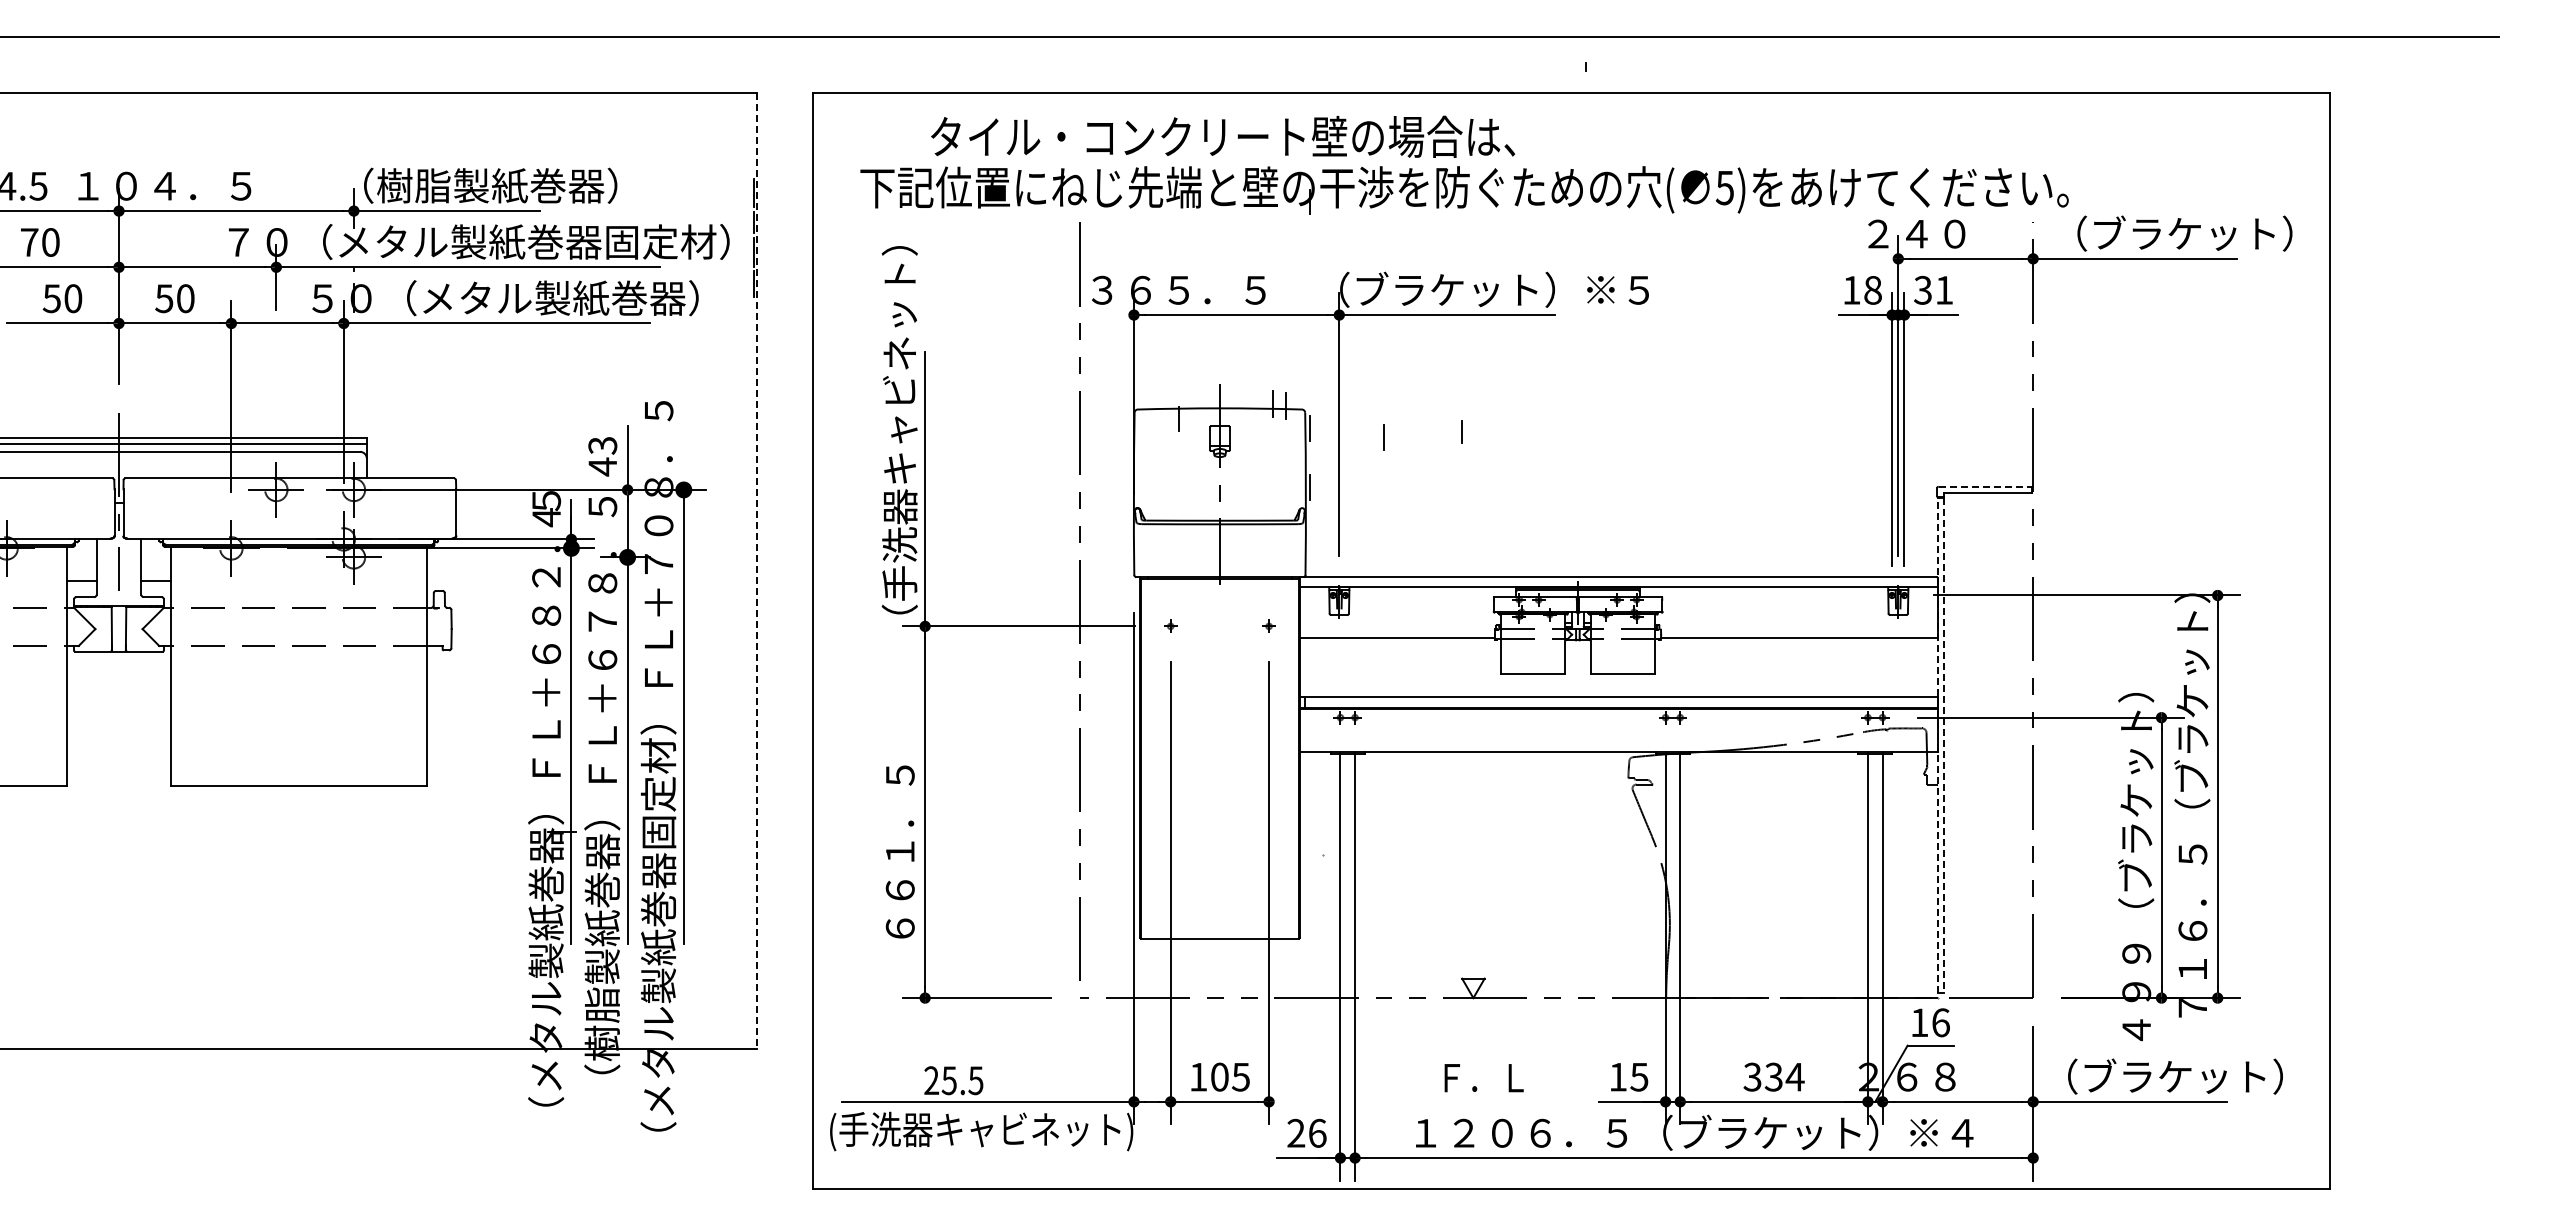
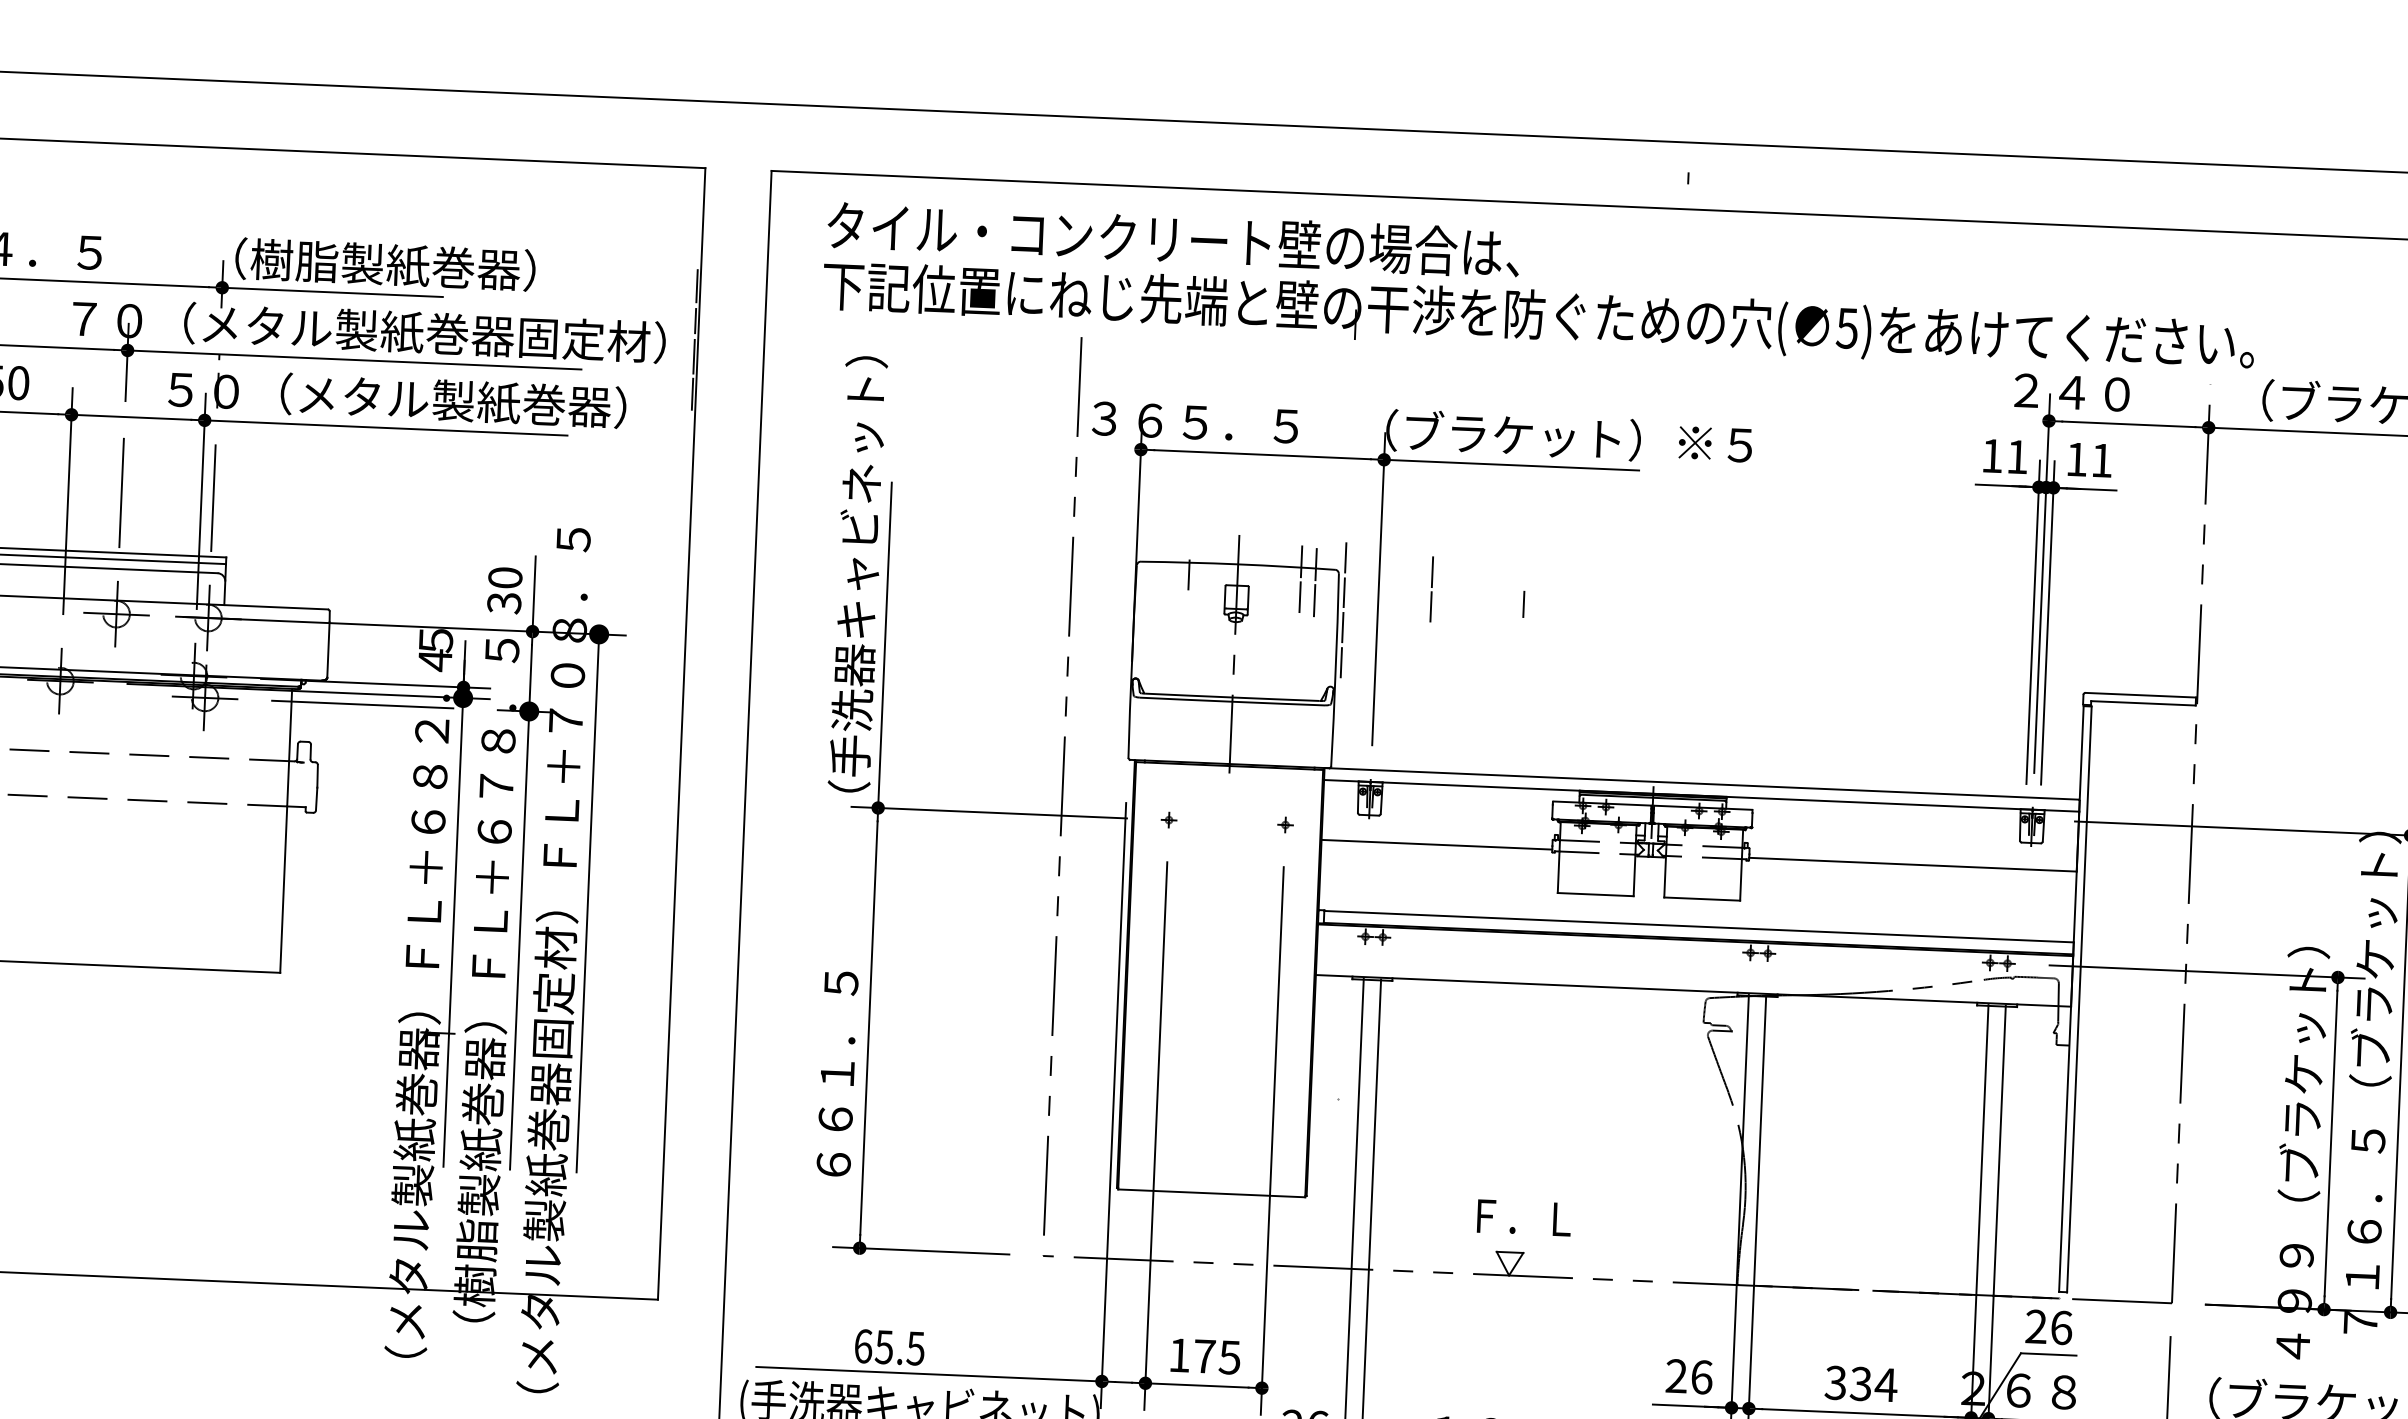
text: (1223, 136) -> (1174, 239), moved
text: (1922, 289) -> (2076, 458), 31 -> 11
text: (1872, 290) -> (2016, 457), 18 -> 11
line: (276, 387) -> (121, 492), added
line: (353, 388) -> (212, 497), added
line: (1310, 398) -> (1345, 557), added
line: (1384, 407) -> (1433, 571), added
line: (1273, 433) -> (1300, 596), added
line: (1285, 436) -> (1314, 600), added
text: (602, 456) -> (504, 590), 43 -> 30
line: (1310, 457) -> (1342, 627), added
line: (1985, 486) -> (2140, 694), dashed -> solid
line: (486, 557) -> (362, 704), added
line: (756, 570) -> (681, 733), dashed -> solid
line: (1937, 744) -> (2071, 998), dashed -> solid
line: (1944, 745) -> (2079, 999), dashed -> solid
text: (1919, 1022) -> (2036, 1326), 16 -> 26
text: (1219, 1076) -> (1204, 1355), 105 -> 175
text: (1628, 1076) -> (1688, 1375), 15 -> 26
text: (1483, 1078) -> (1523, 1218), moved
text: (931, 1080) -> (863, 1346), 25.5 -> 65.5

